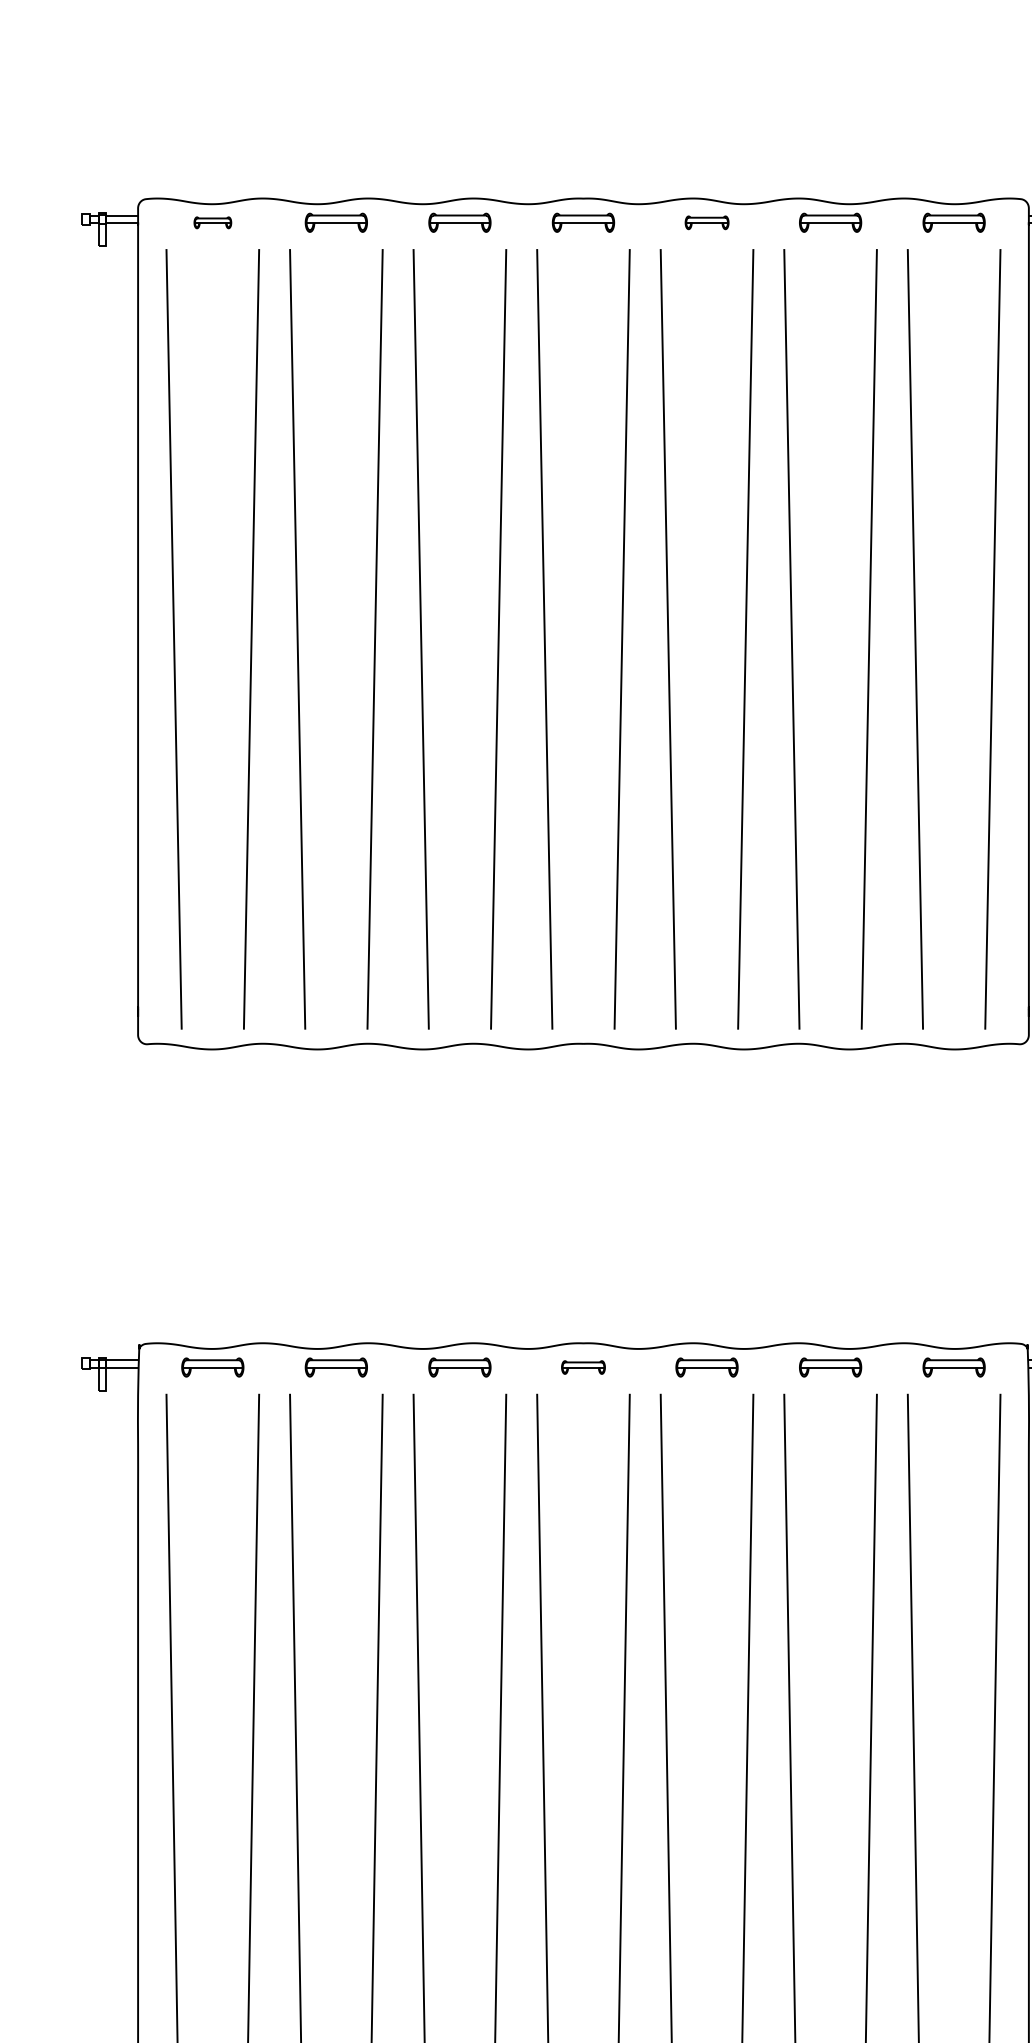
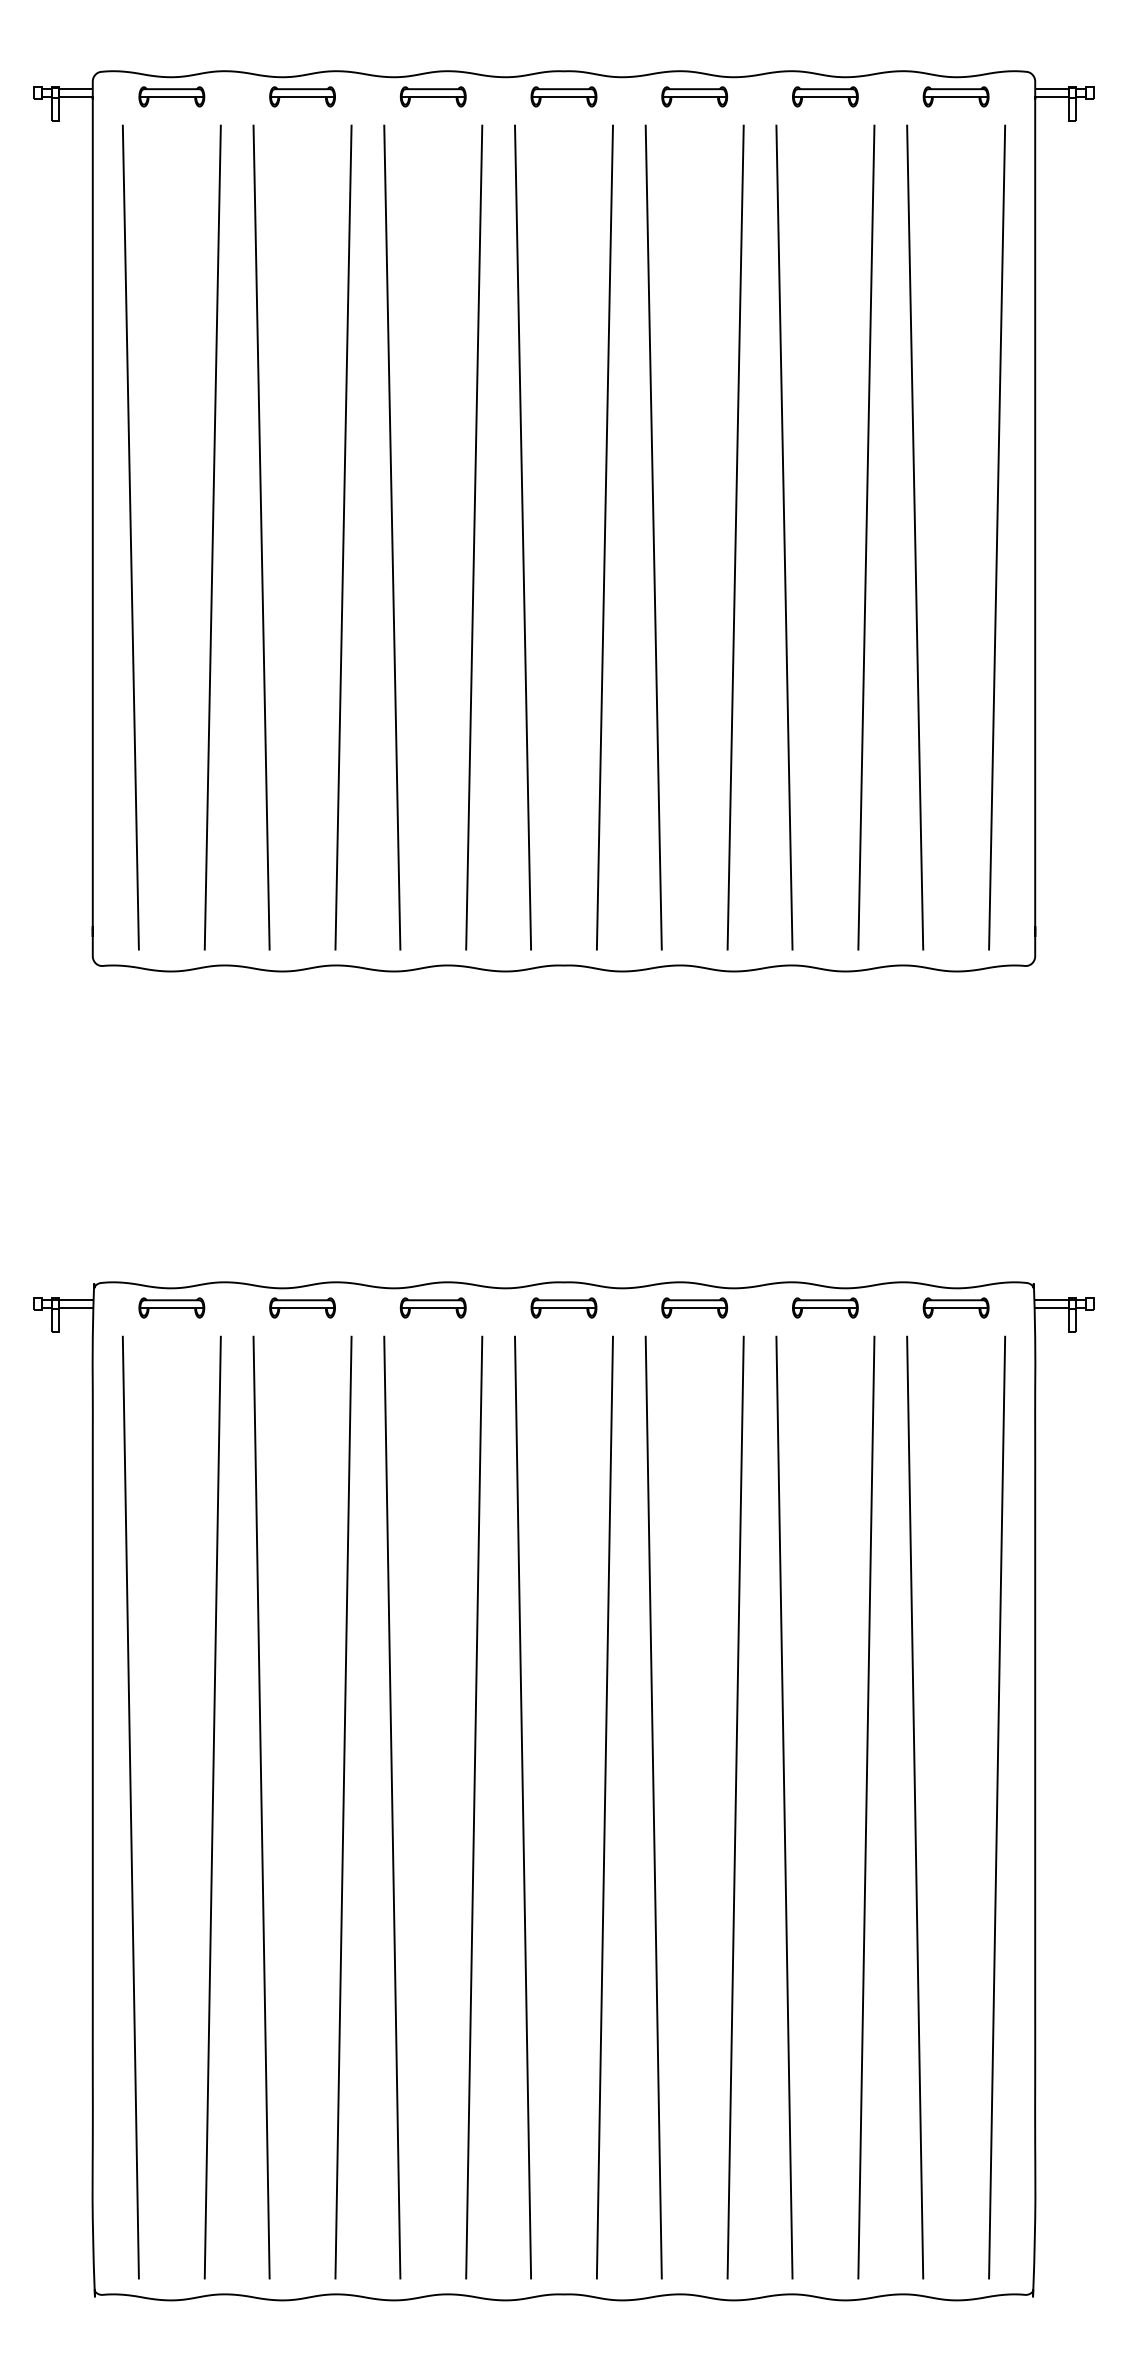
part: (212, 222) -> (171, 96), size x1.67
part: (706, 222) -> (694, 96), size x1.43
part: (583, 1367) -> (563, 1307), size x1.43

